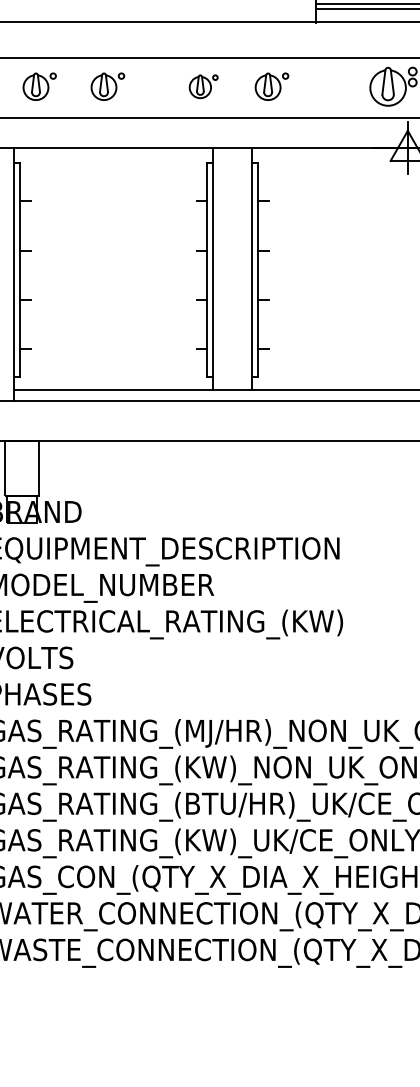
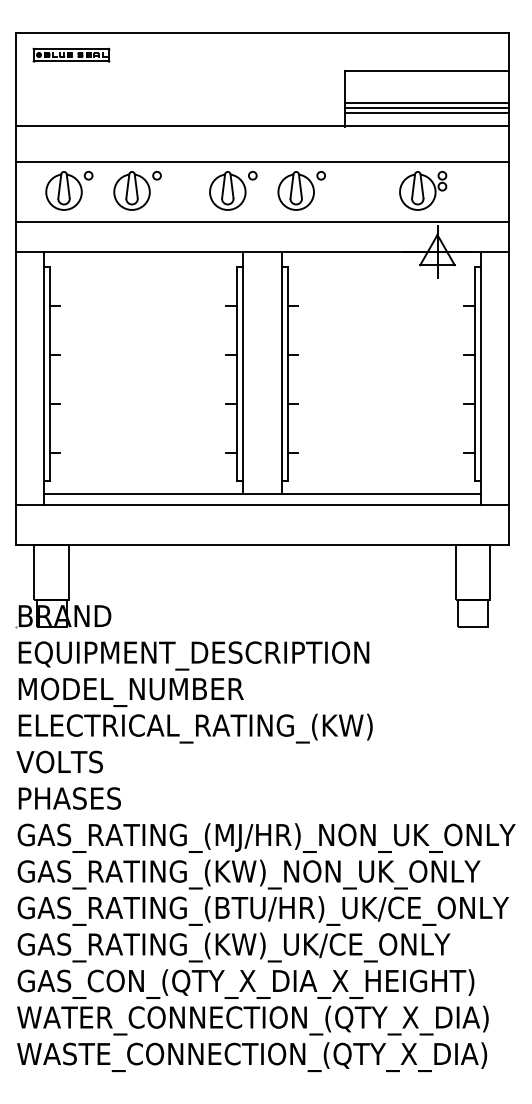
part: (39, 86) -> (69, 190), size x1.43
part: (107, 86) -> (137, 190), size x1.43
part: (203, 86) -> (233, 190), size x1.67
part: (271, 86) -> (301, 190), size x1.43

